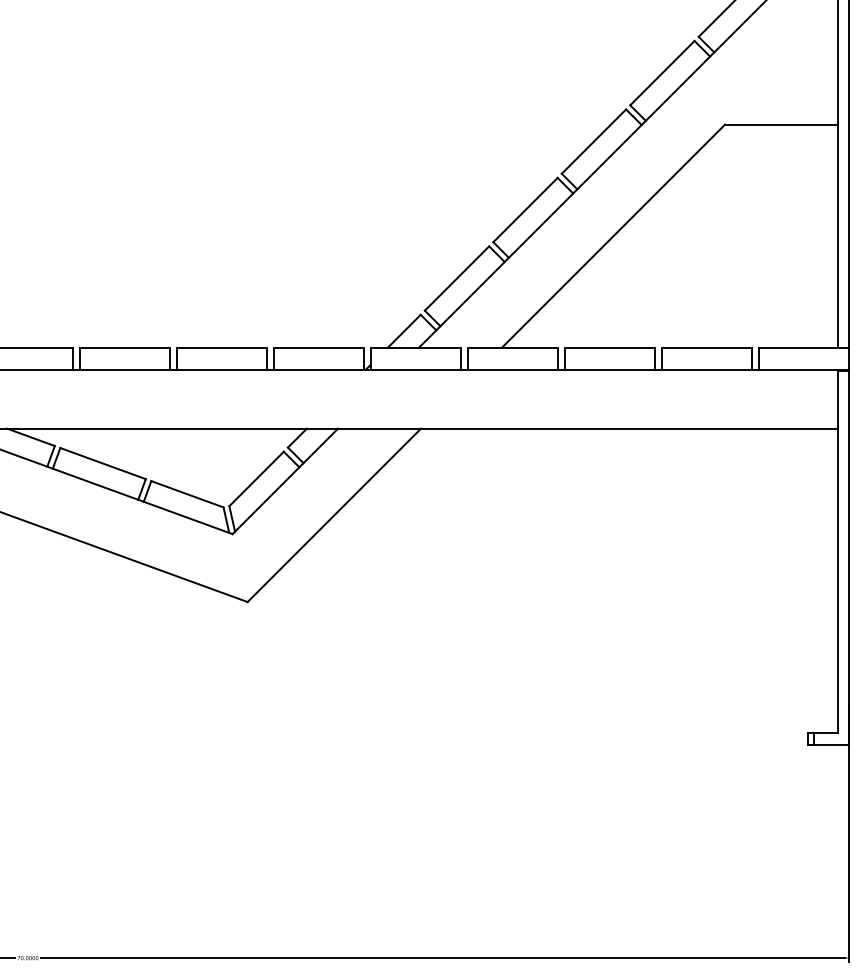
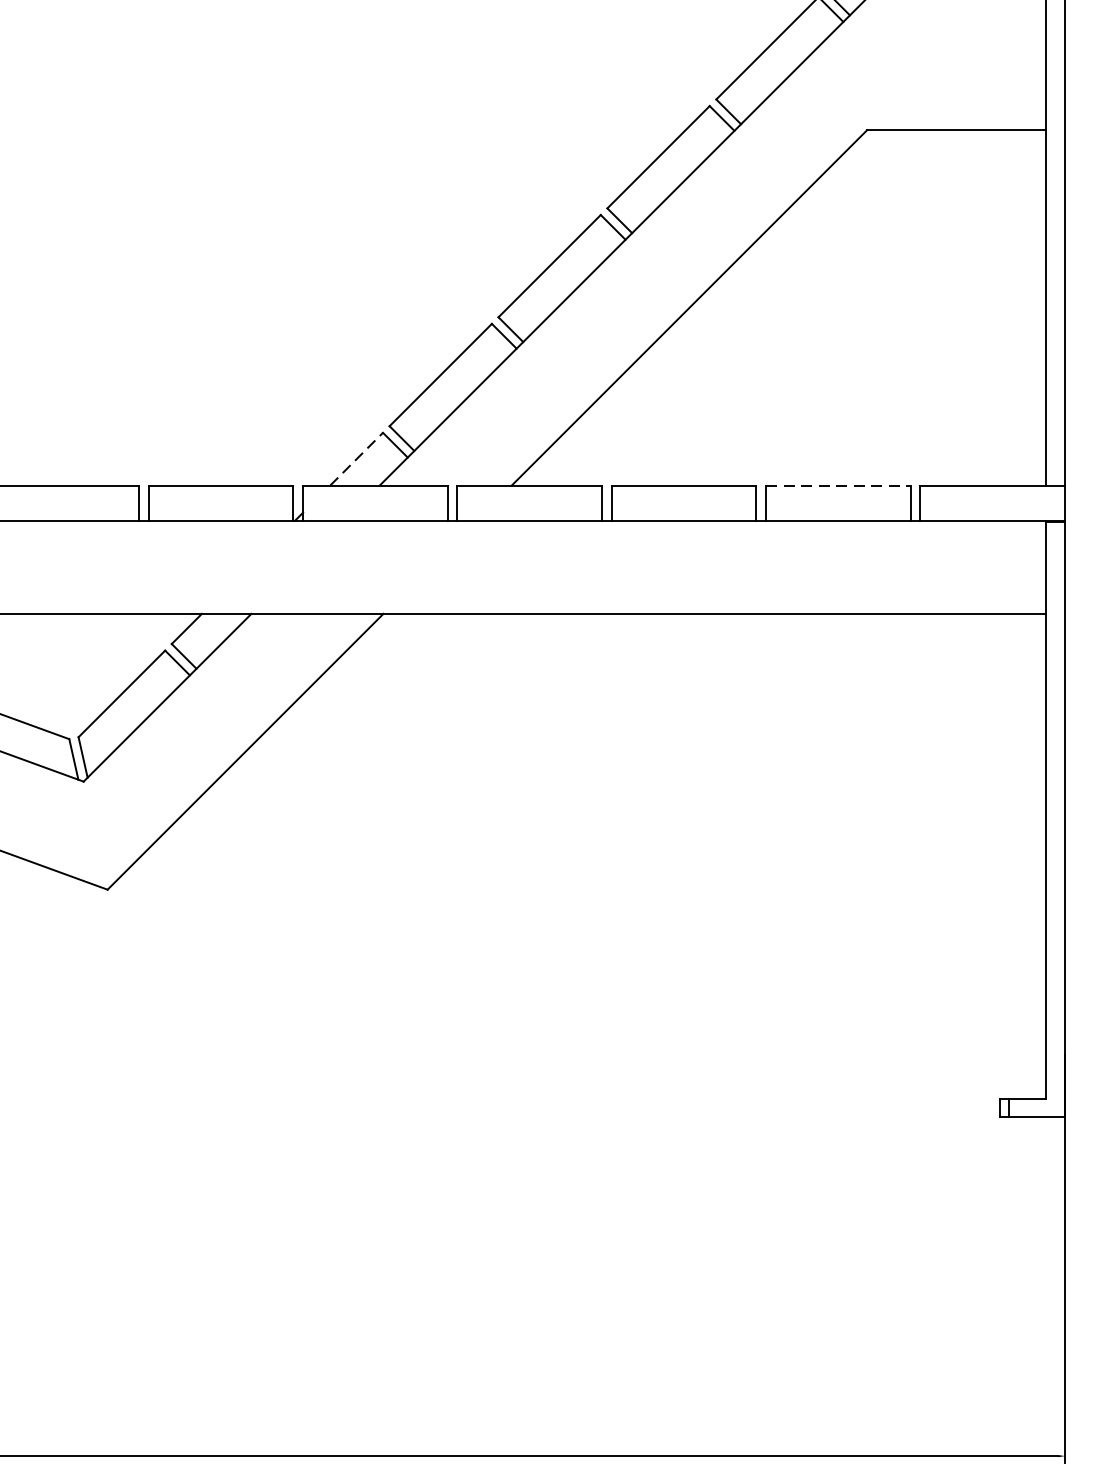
line: (404, 331) -> (357, 459), solid -> dashed
line: (707, 347) -> (839, 484), solid -> dashed

